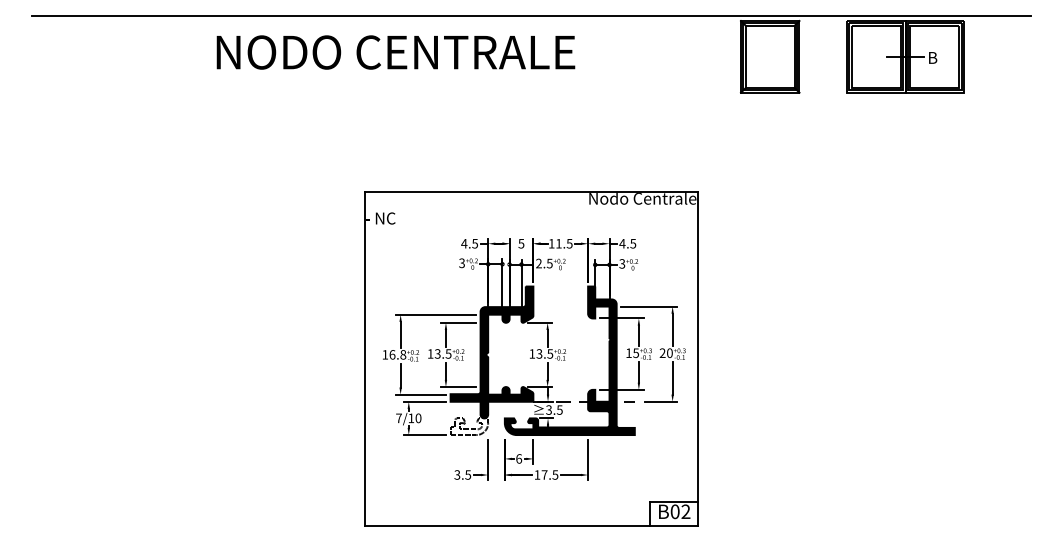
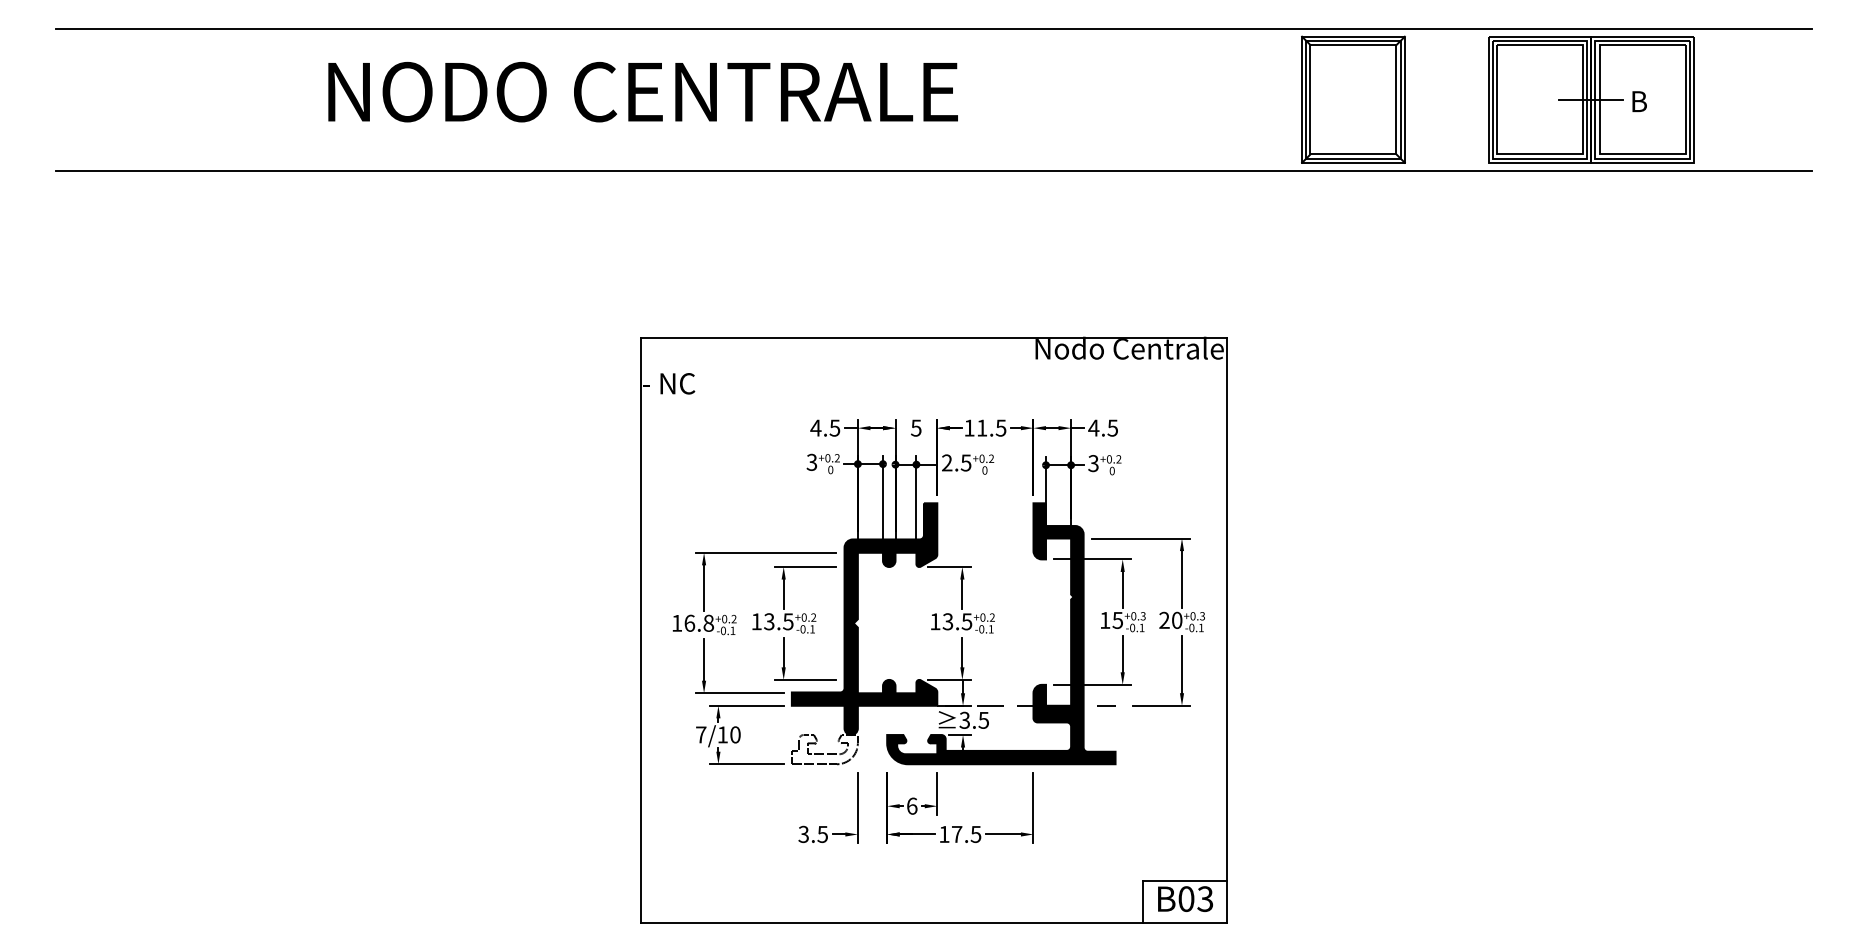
text: (395, 52) -> (642, 92), moved
line: (531, 97) -> (934, 171), added
text: (685, 512) -> (1204, 900), B02 -> B03

